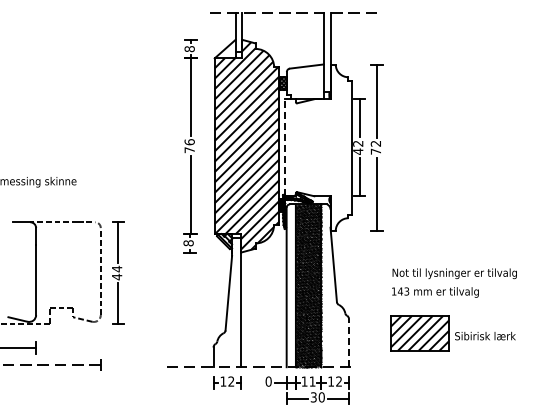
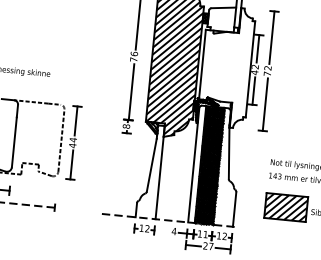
line: (285, 147) -> (202, 64), dashed -> solid
line: (349, 342) -> (235, 209), dashed -> solid
text: (268, 381) -> (174, 231), 0 -> 4
text: (317, 397) -> (208, 246), 30 -> 27

